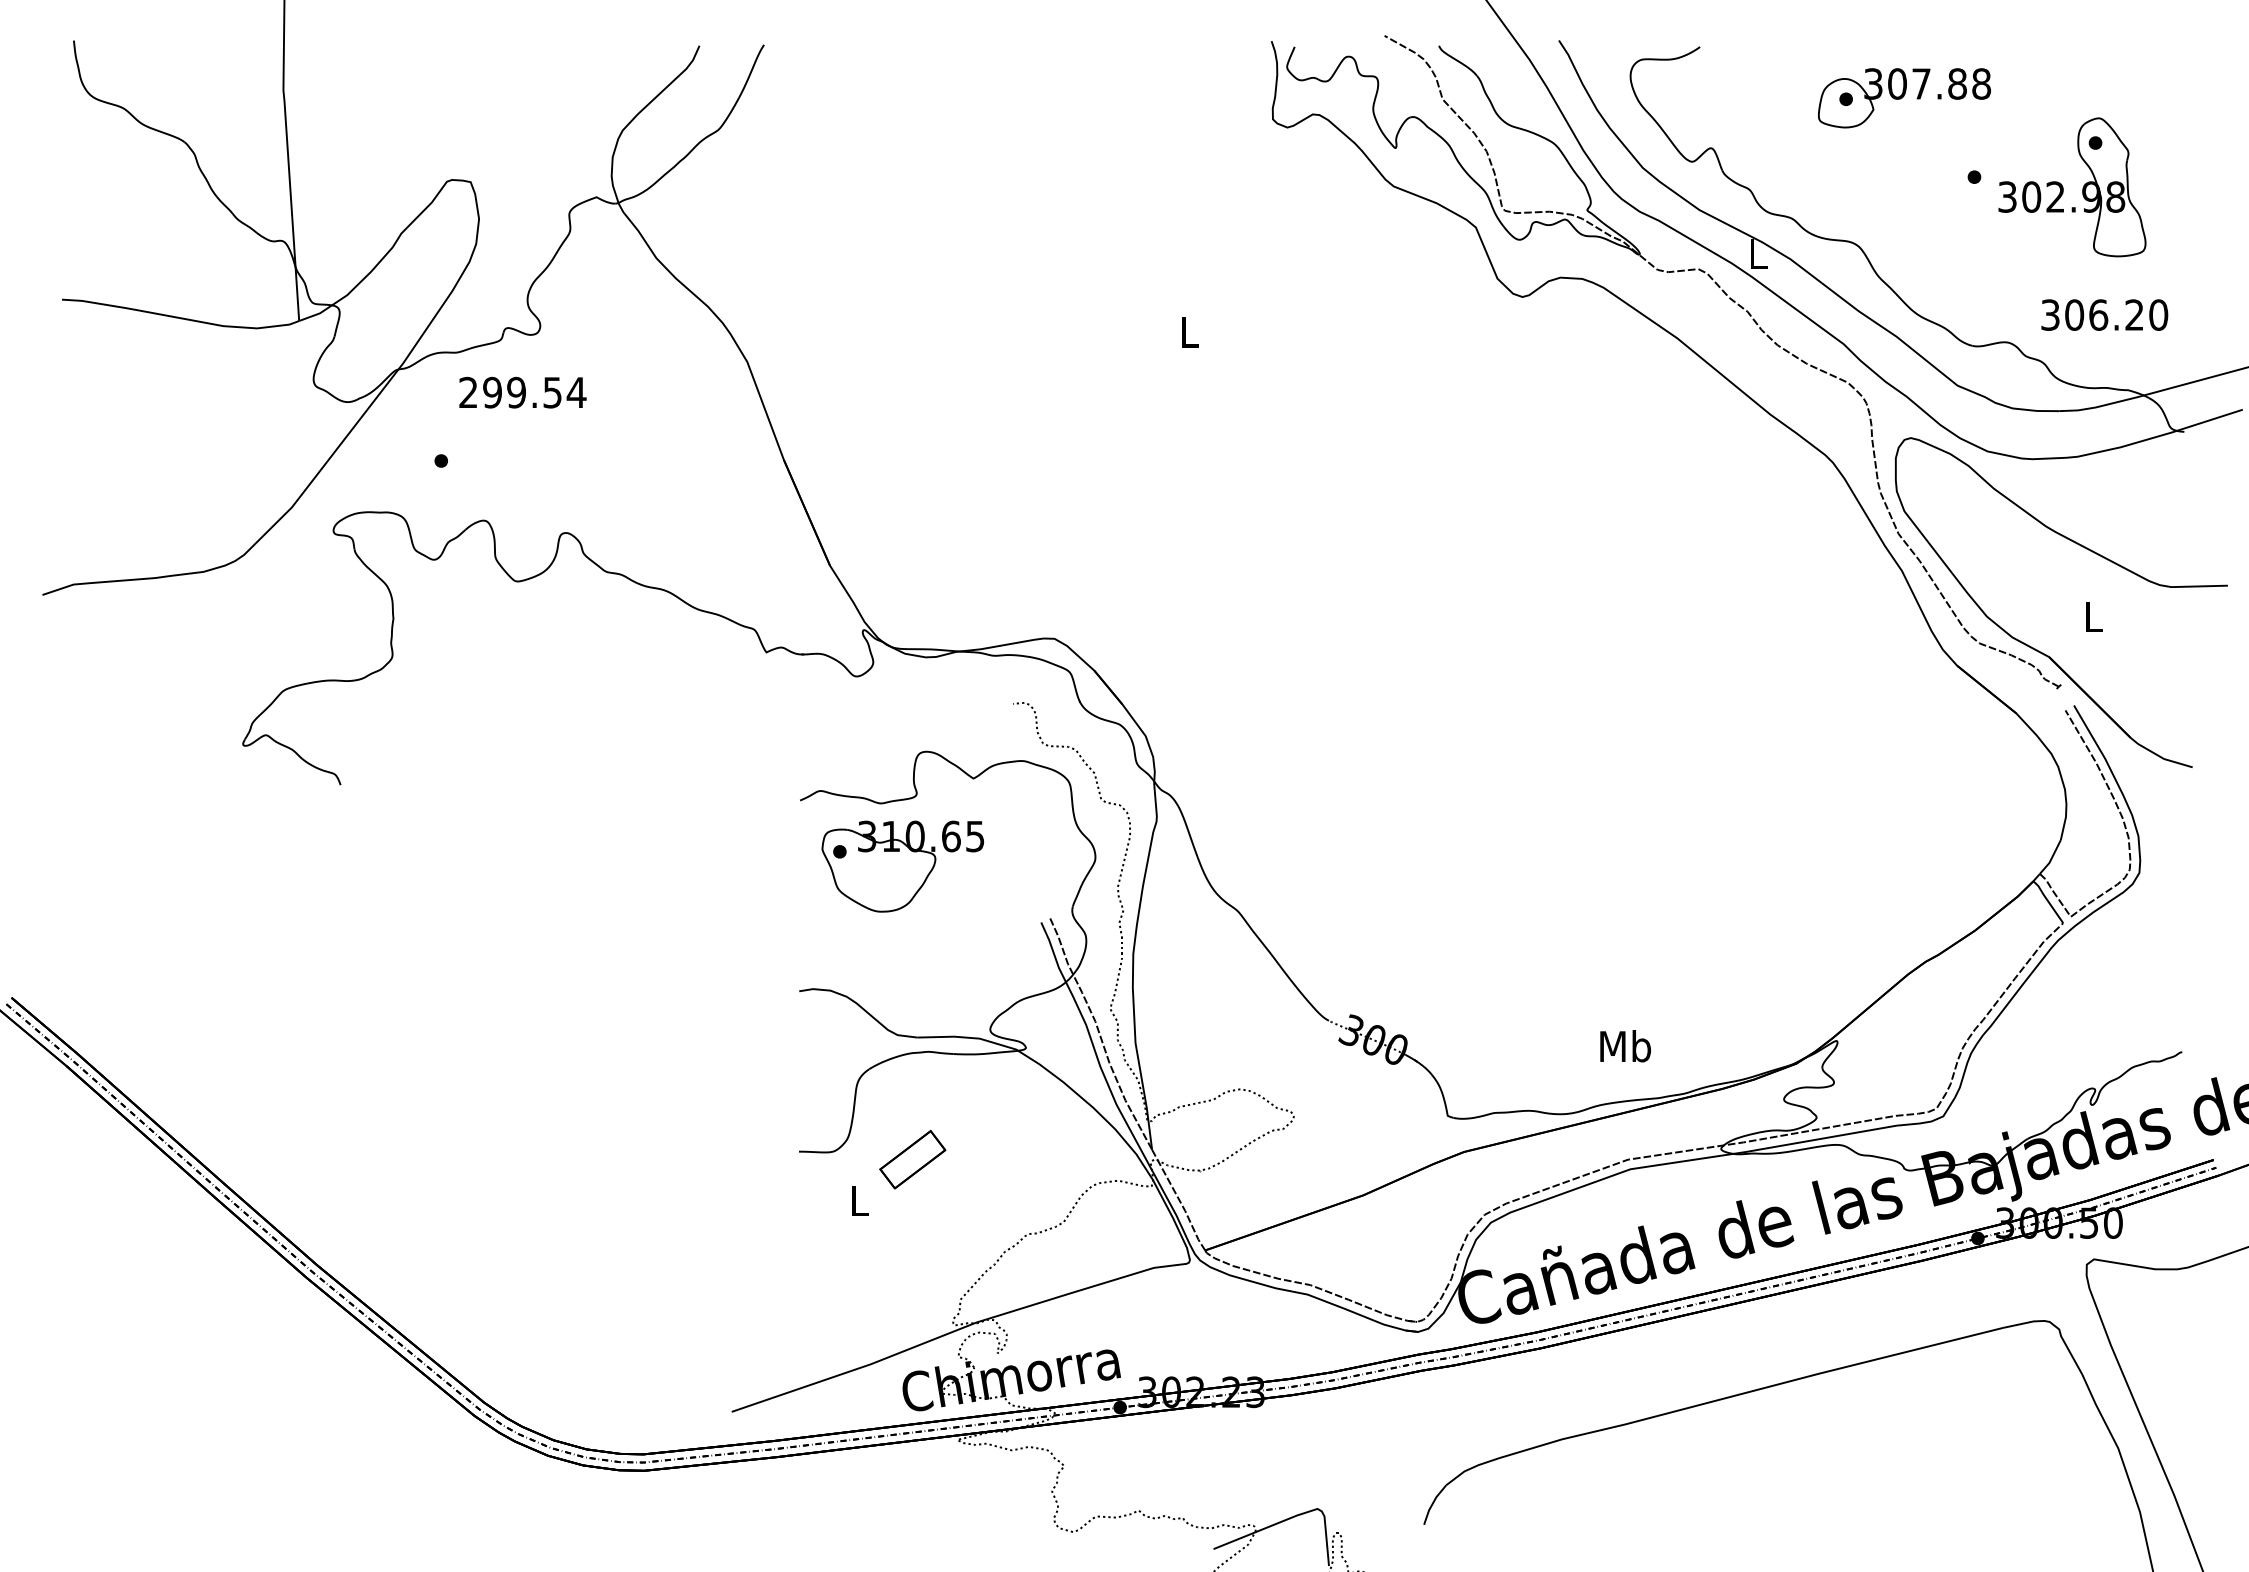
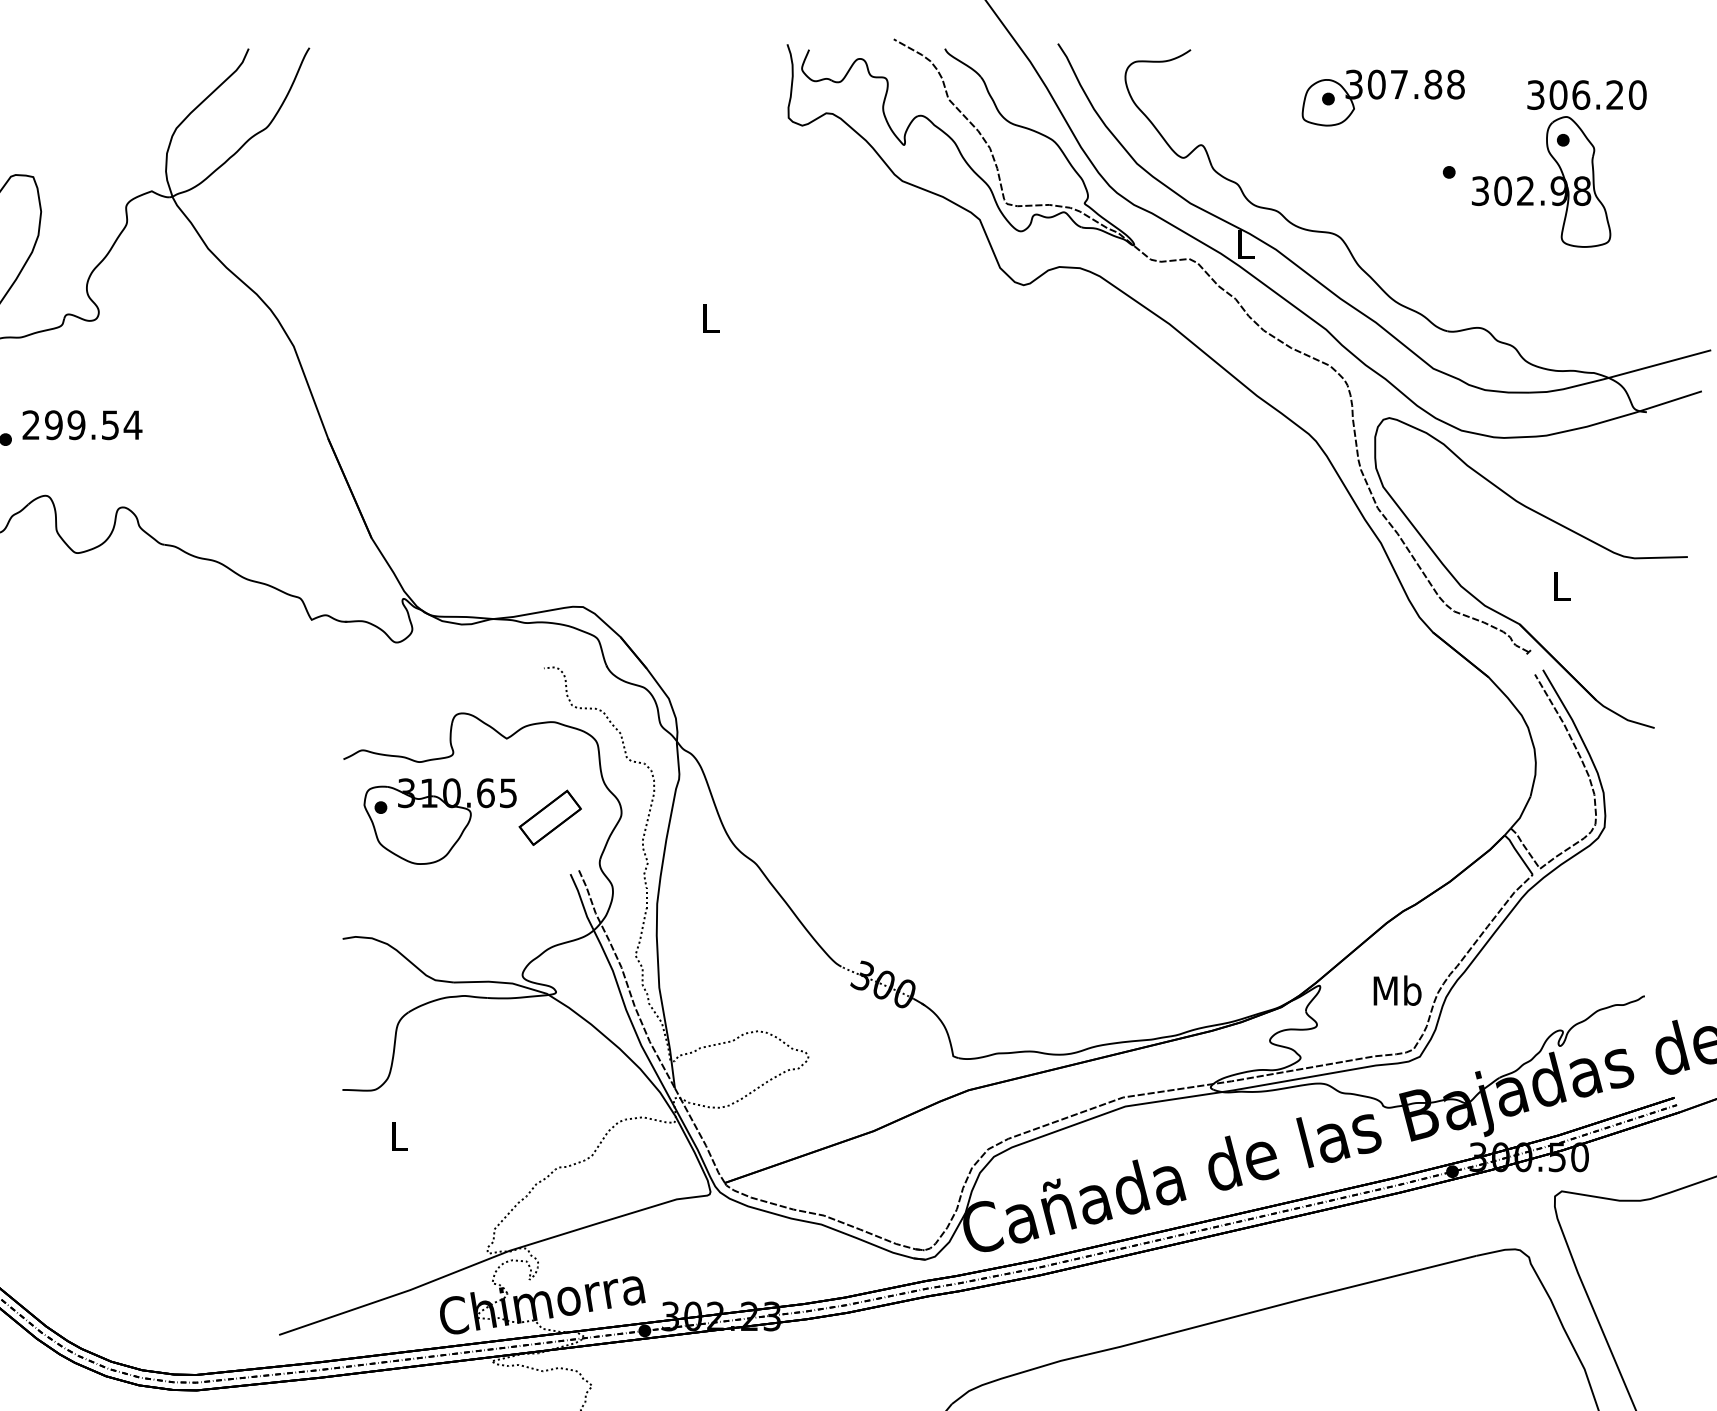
text: (2104, 314) -> (1586, 94), moved
text: (522, 392) -> (82, 425), moved
text: (1625, 1046) -> (1397, 990), moved
part: (912, 1159) -> (550, 817), moved

